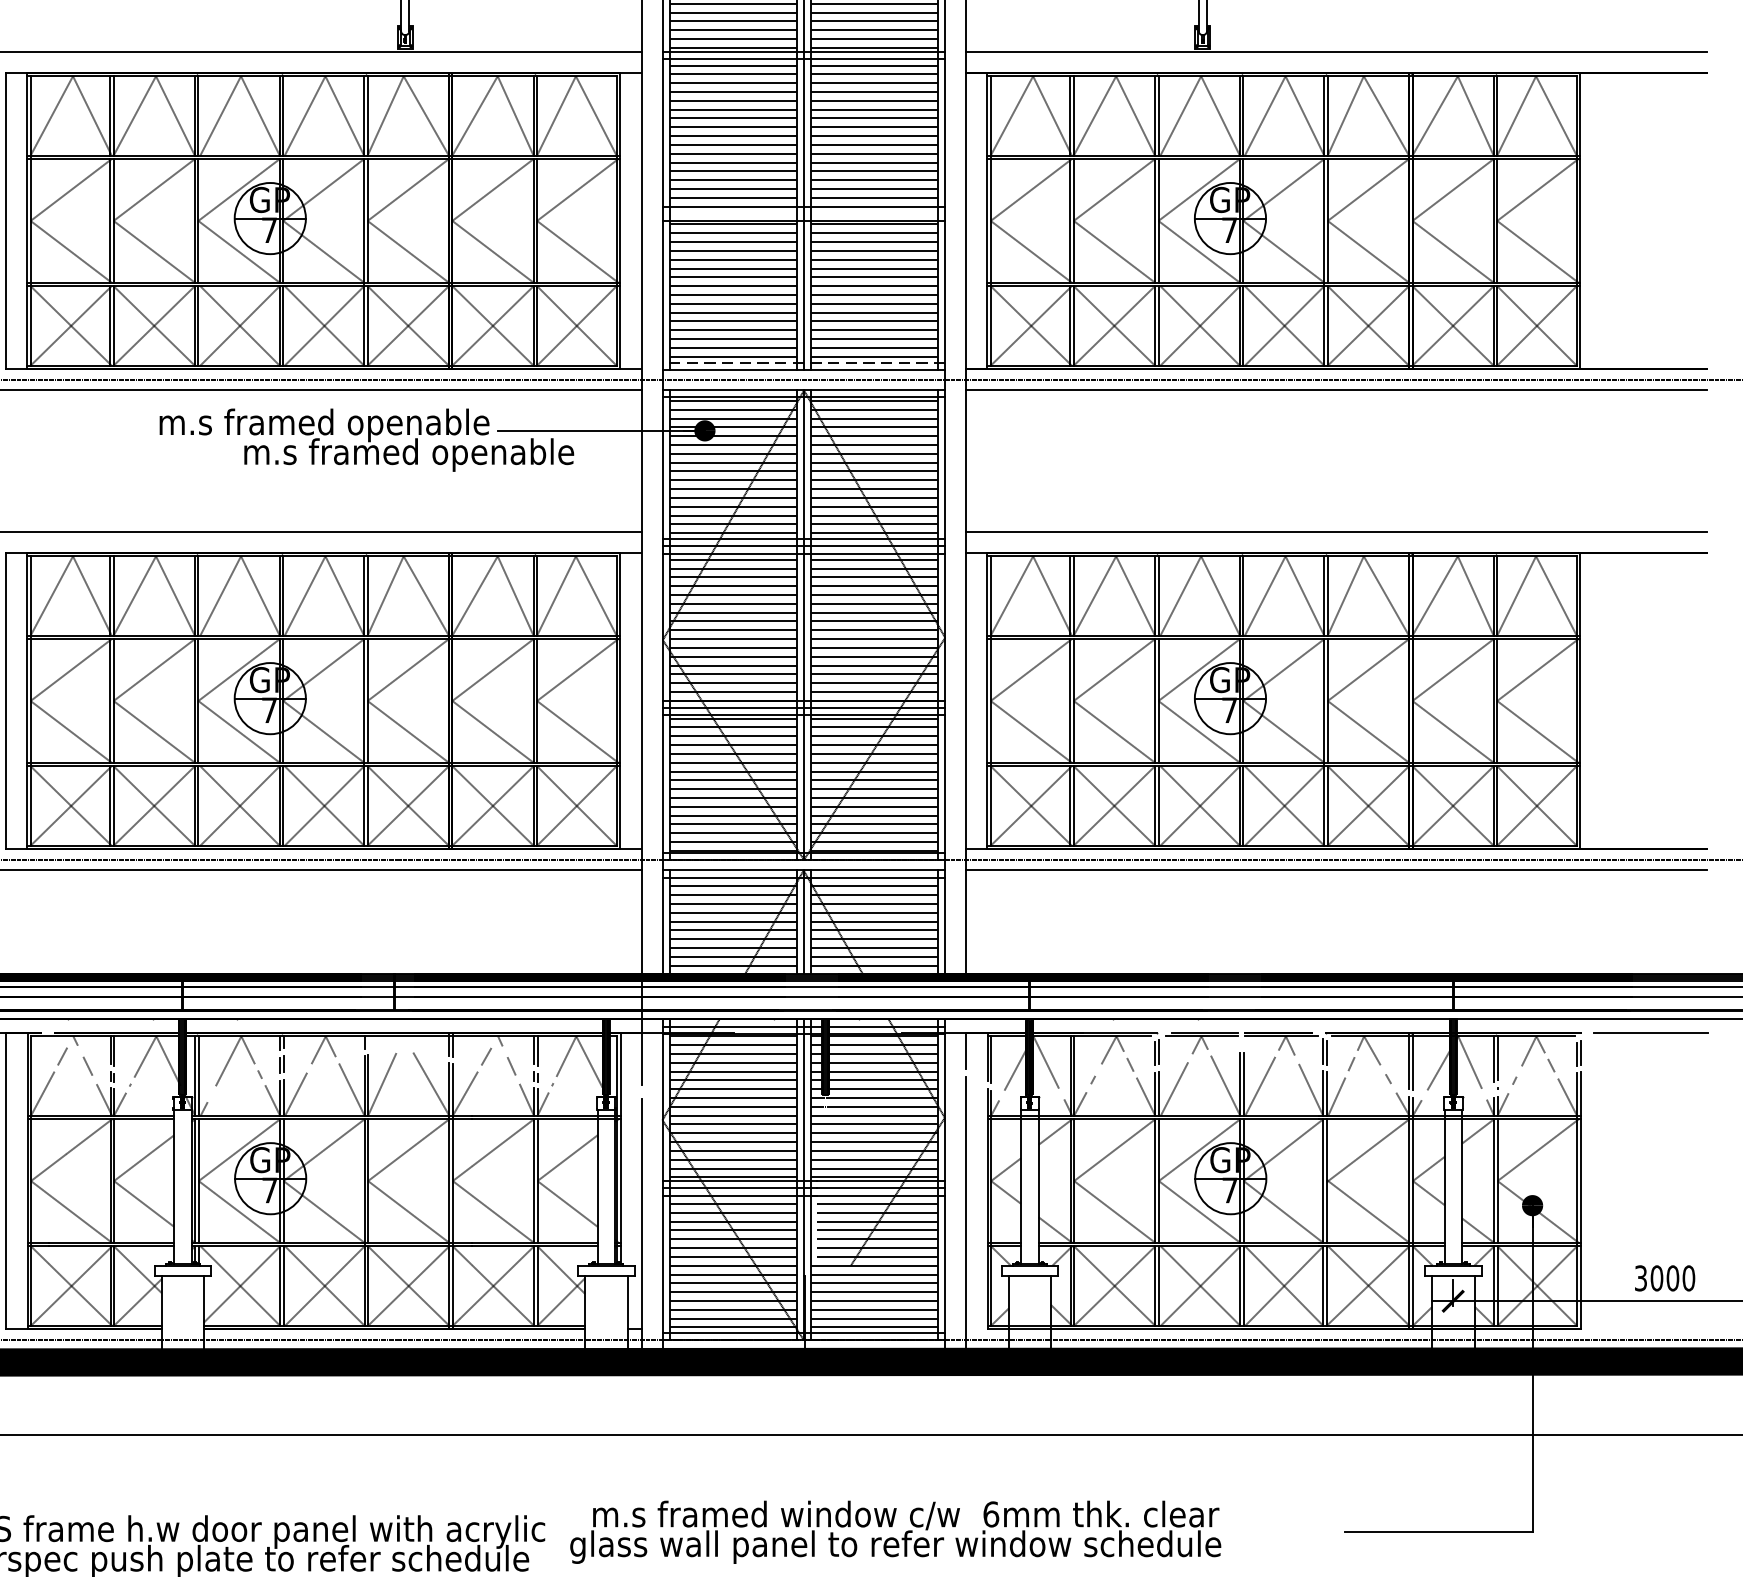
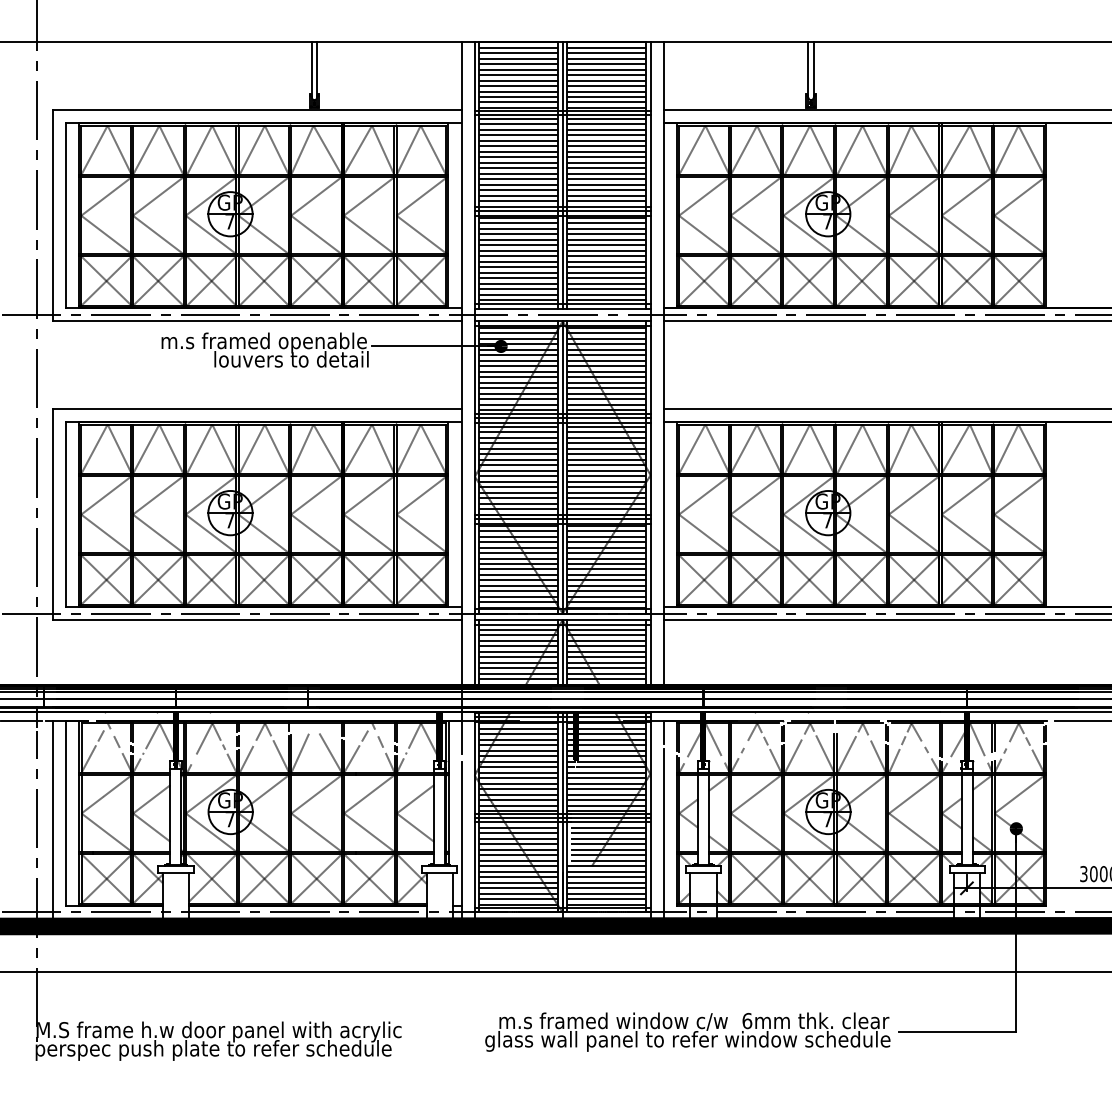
line: (803, 214) -> (562, 211), added
line: (803, 363) -> (562, 304), dashed -> solid
text: (408, 455) -> (316, 361), m.s framed openable -> louvers to detail
text: (895, 1531) -> (687, 1031), moved

